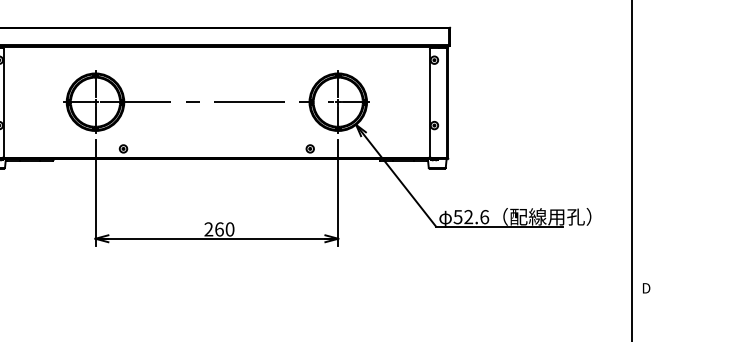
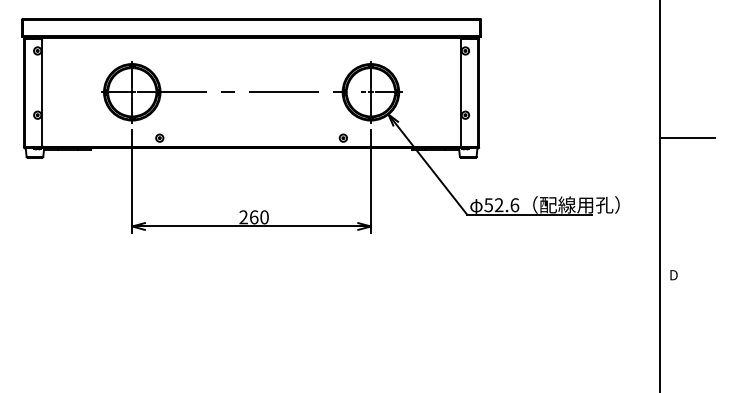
line: (659, 148) -> (686, 137), added

